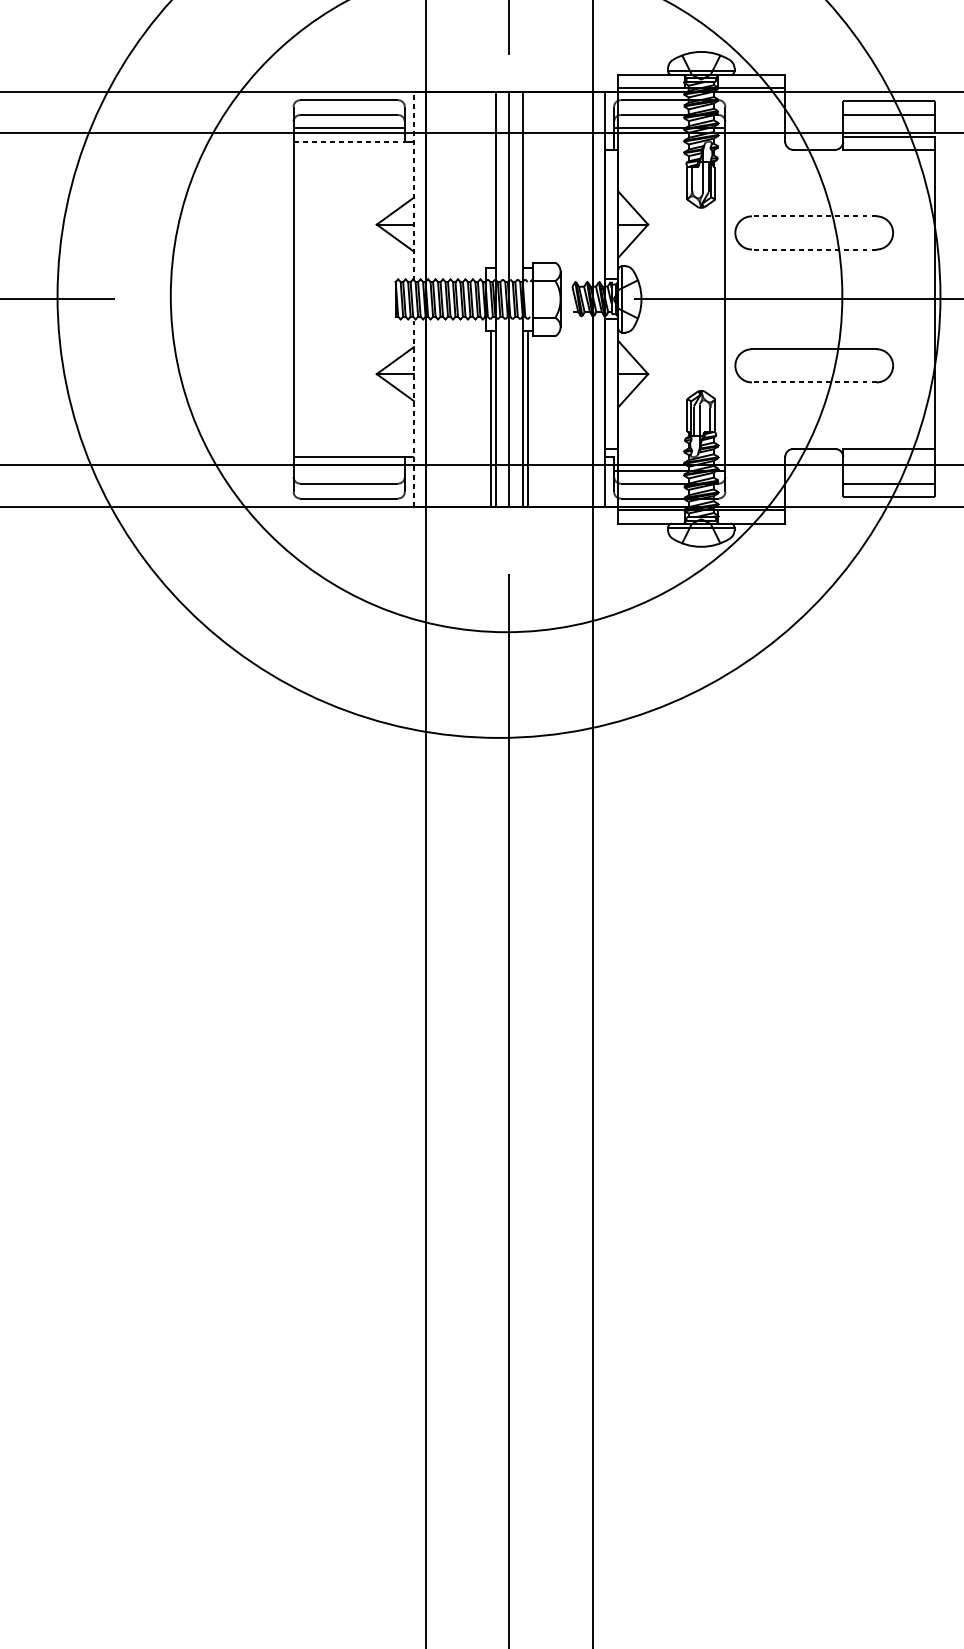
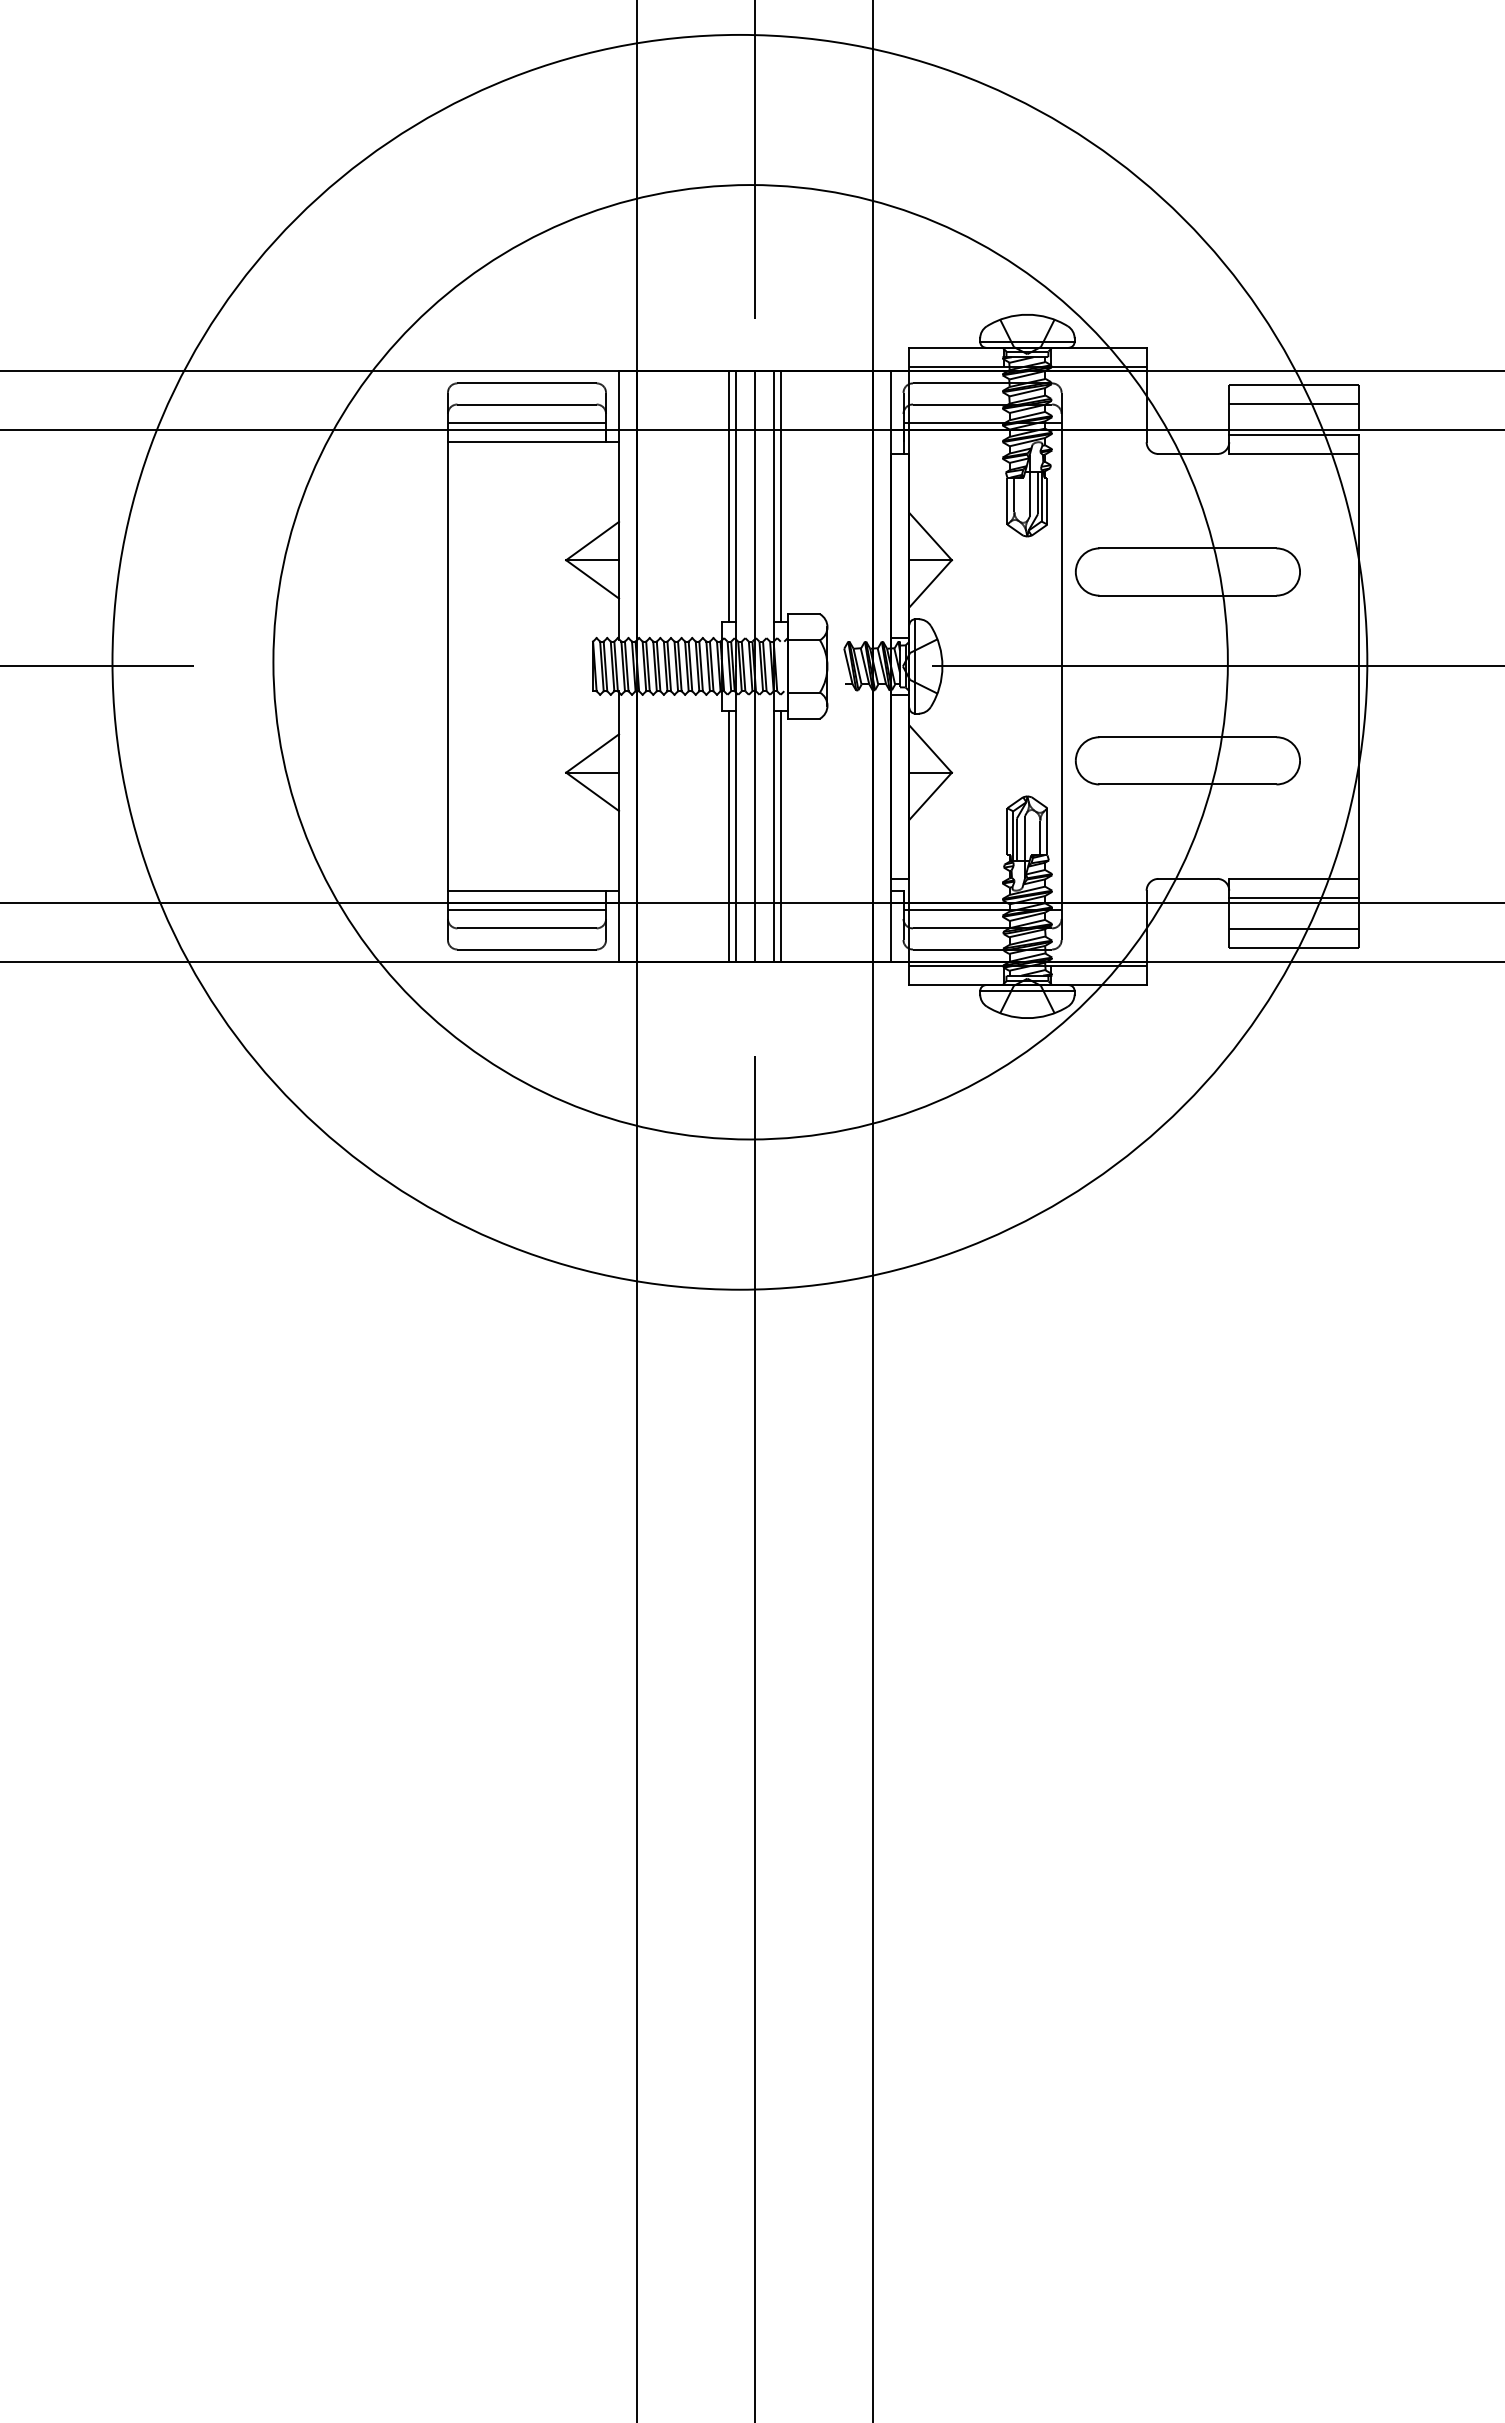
line: (349, 141) -> (527, 442), dashed -> solid
line: (490, 179) -> (728, 496), added
line: (527, 179) -> (780, 496), added
line: (414, 186) -> (619, 505), dashed -> solid
line: (813, 216) -> (1187, 548), dashed -> solid
line: (813, 249) -> (1187, 595), dashed -> solid
line: (813, 382) -> (1187, 784), dashed -> solid
line: (414, 411) -> (619, 825), dashed -> solid
line: (889, 461) -> (1294, 897), added
line: (348, 471) -> (526, 910), added

